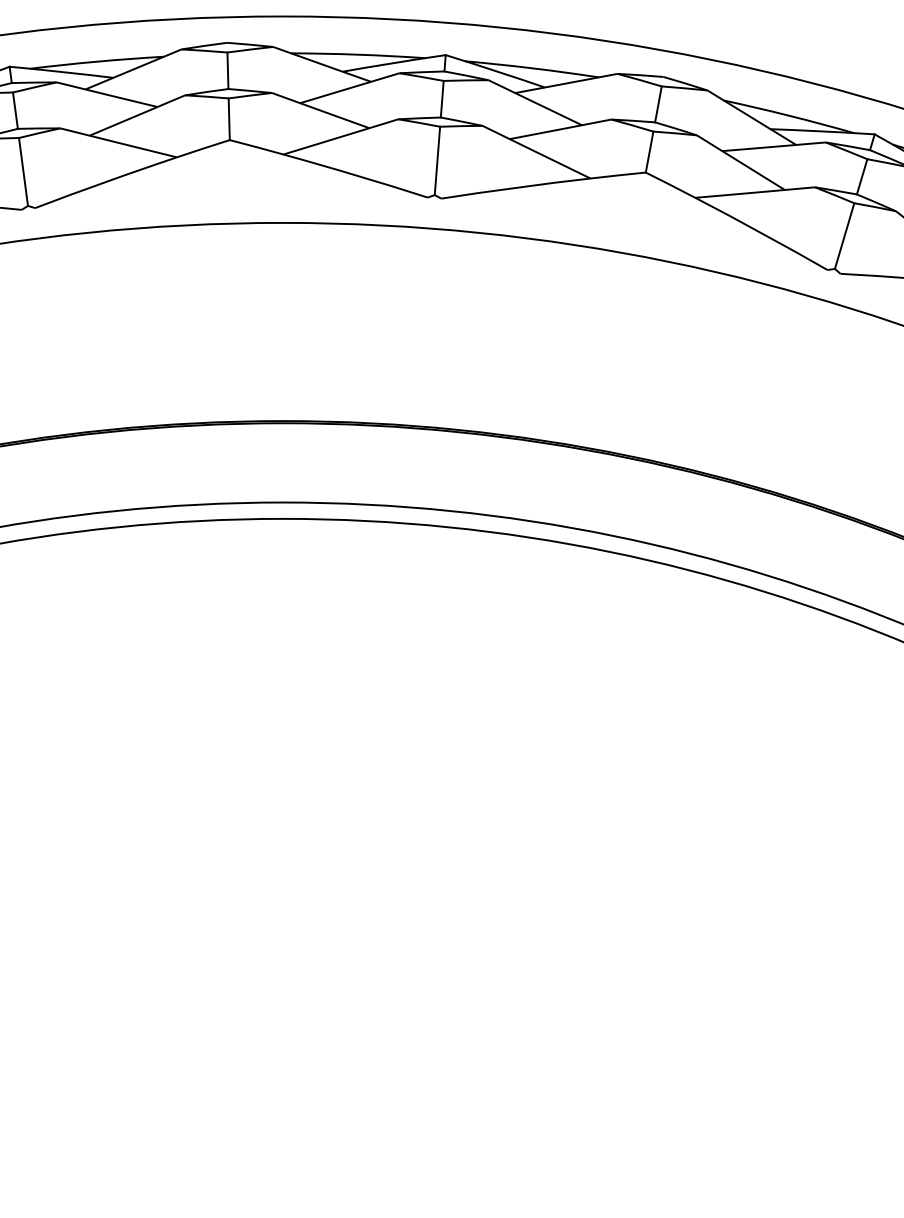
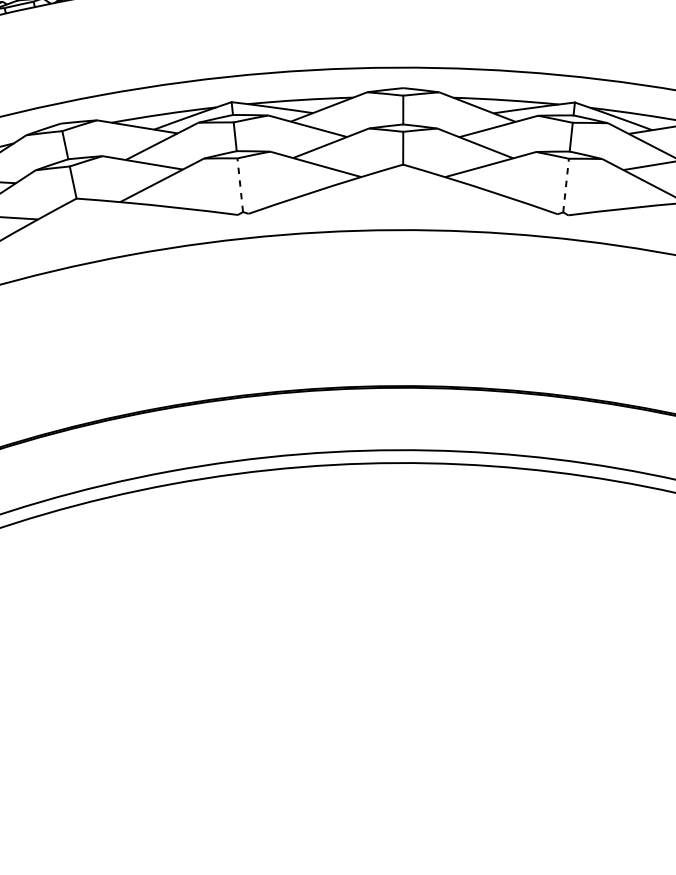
line: (437, 160) -> (240, 184), solid -> dashed
line: (844, 235) -> (565, 185), solid -> dashed

